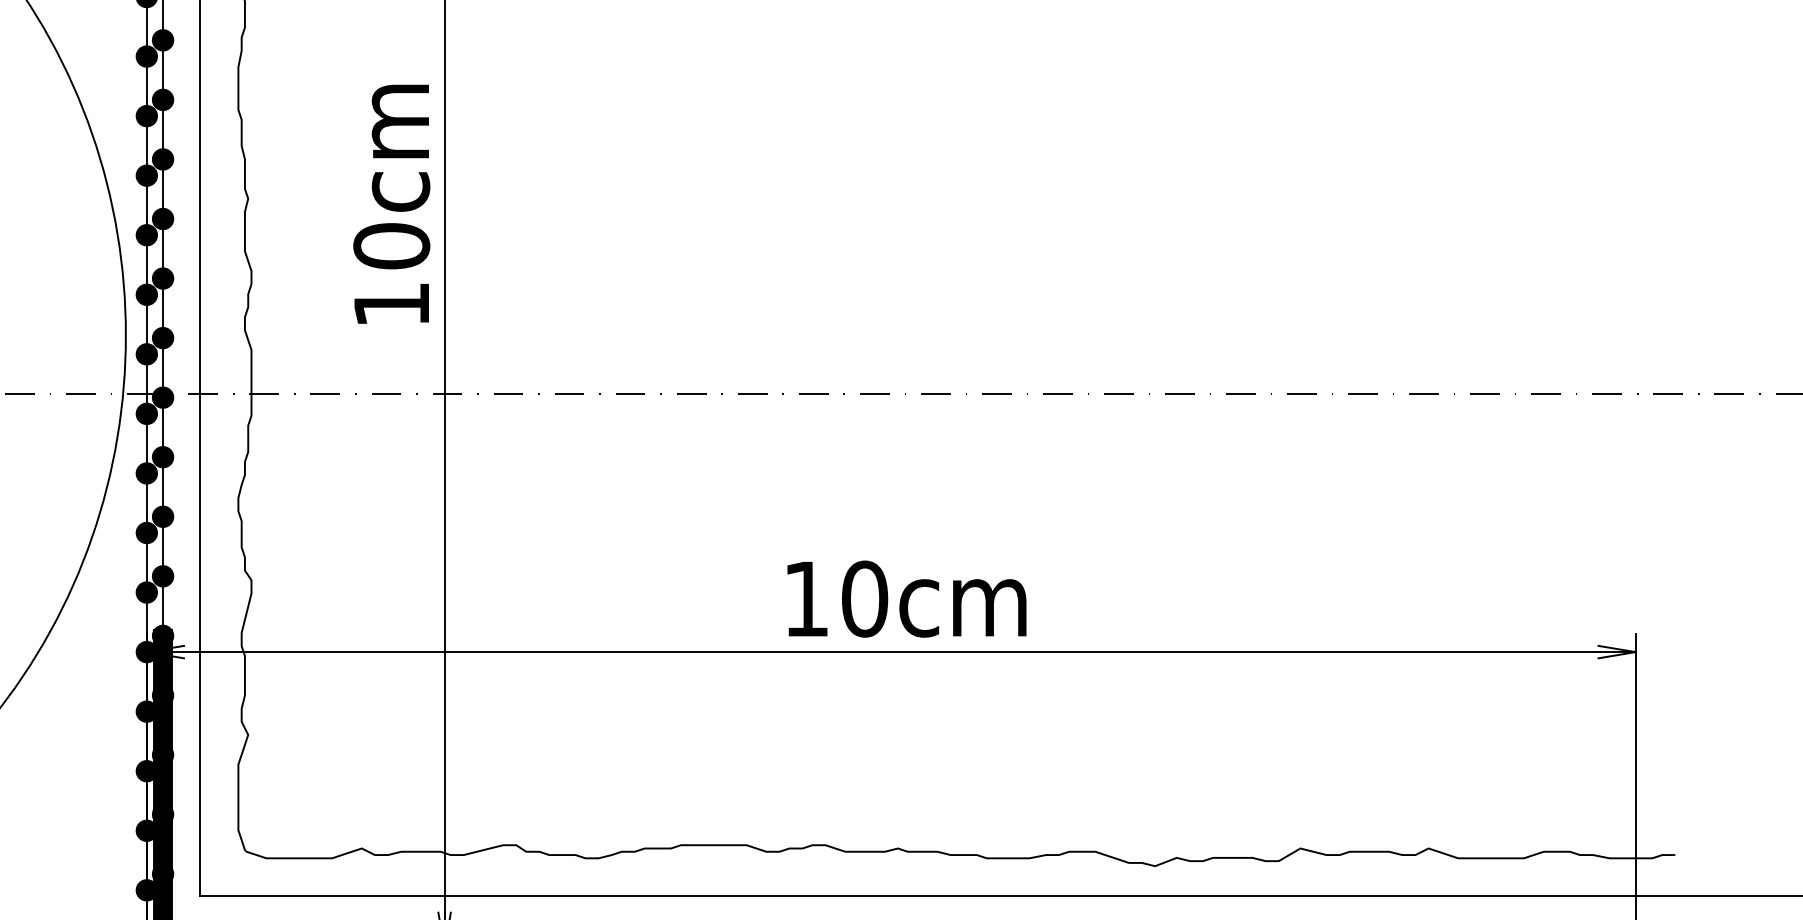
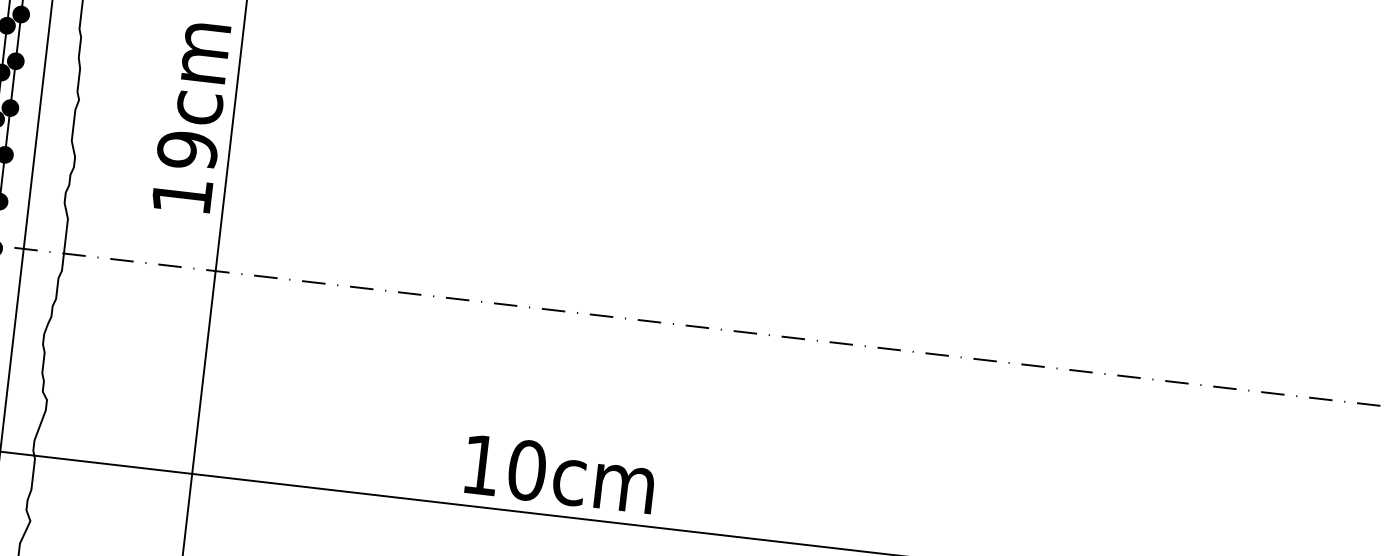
text: (391, 246) -> (187, 150), 10cm -> 19cm

